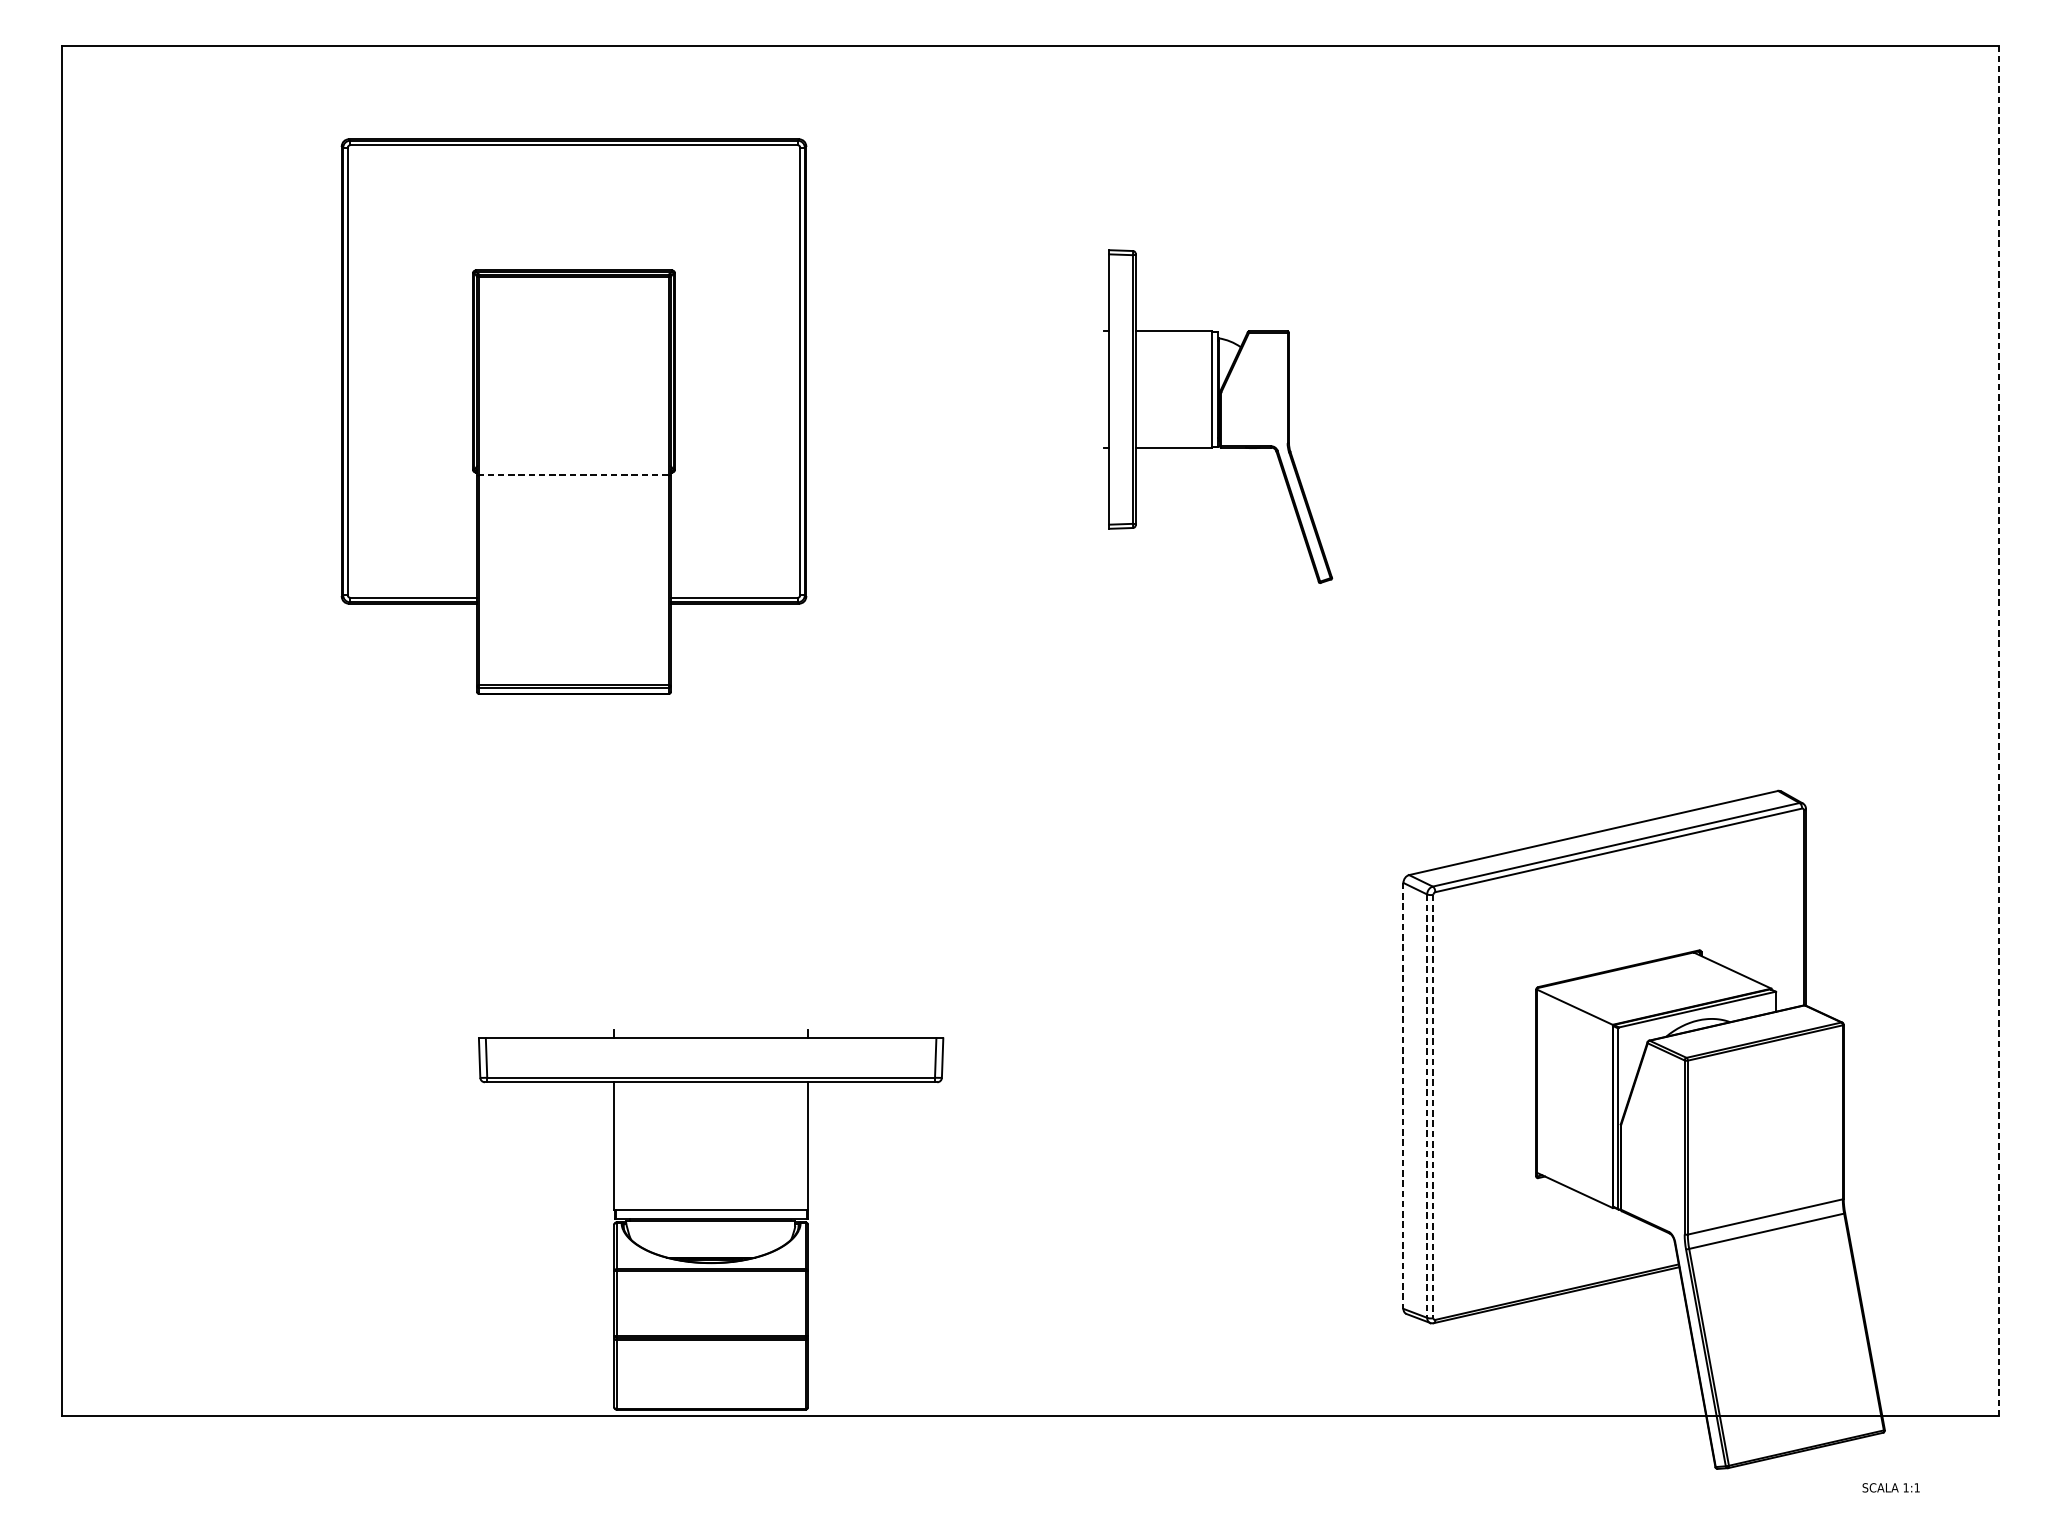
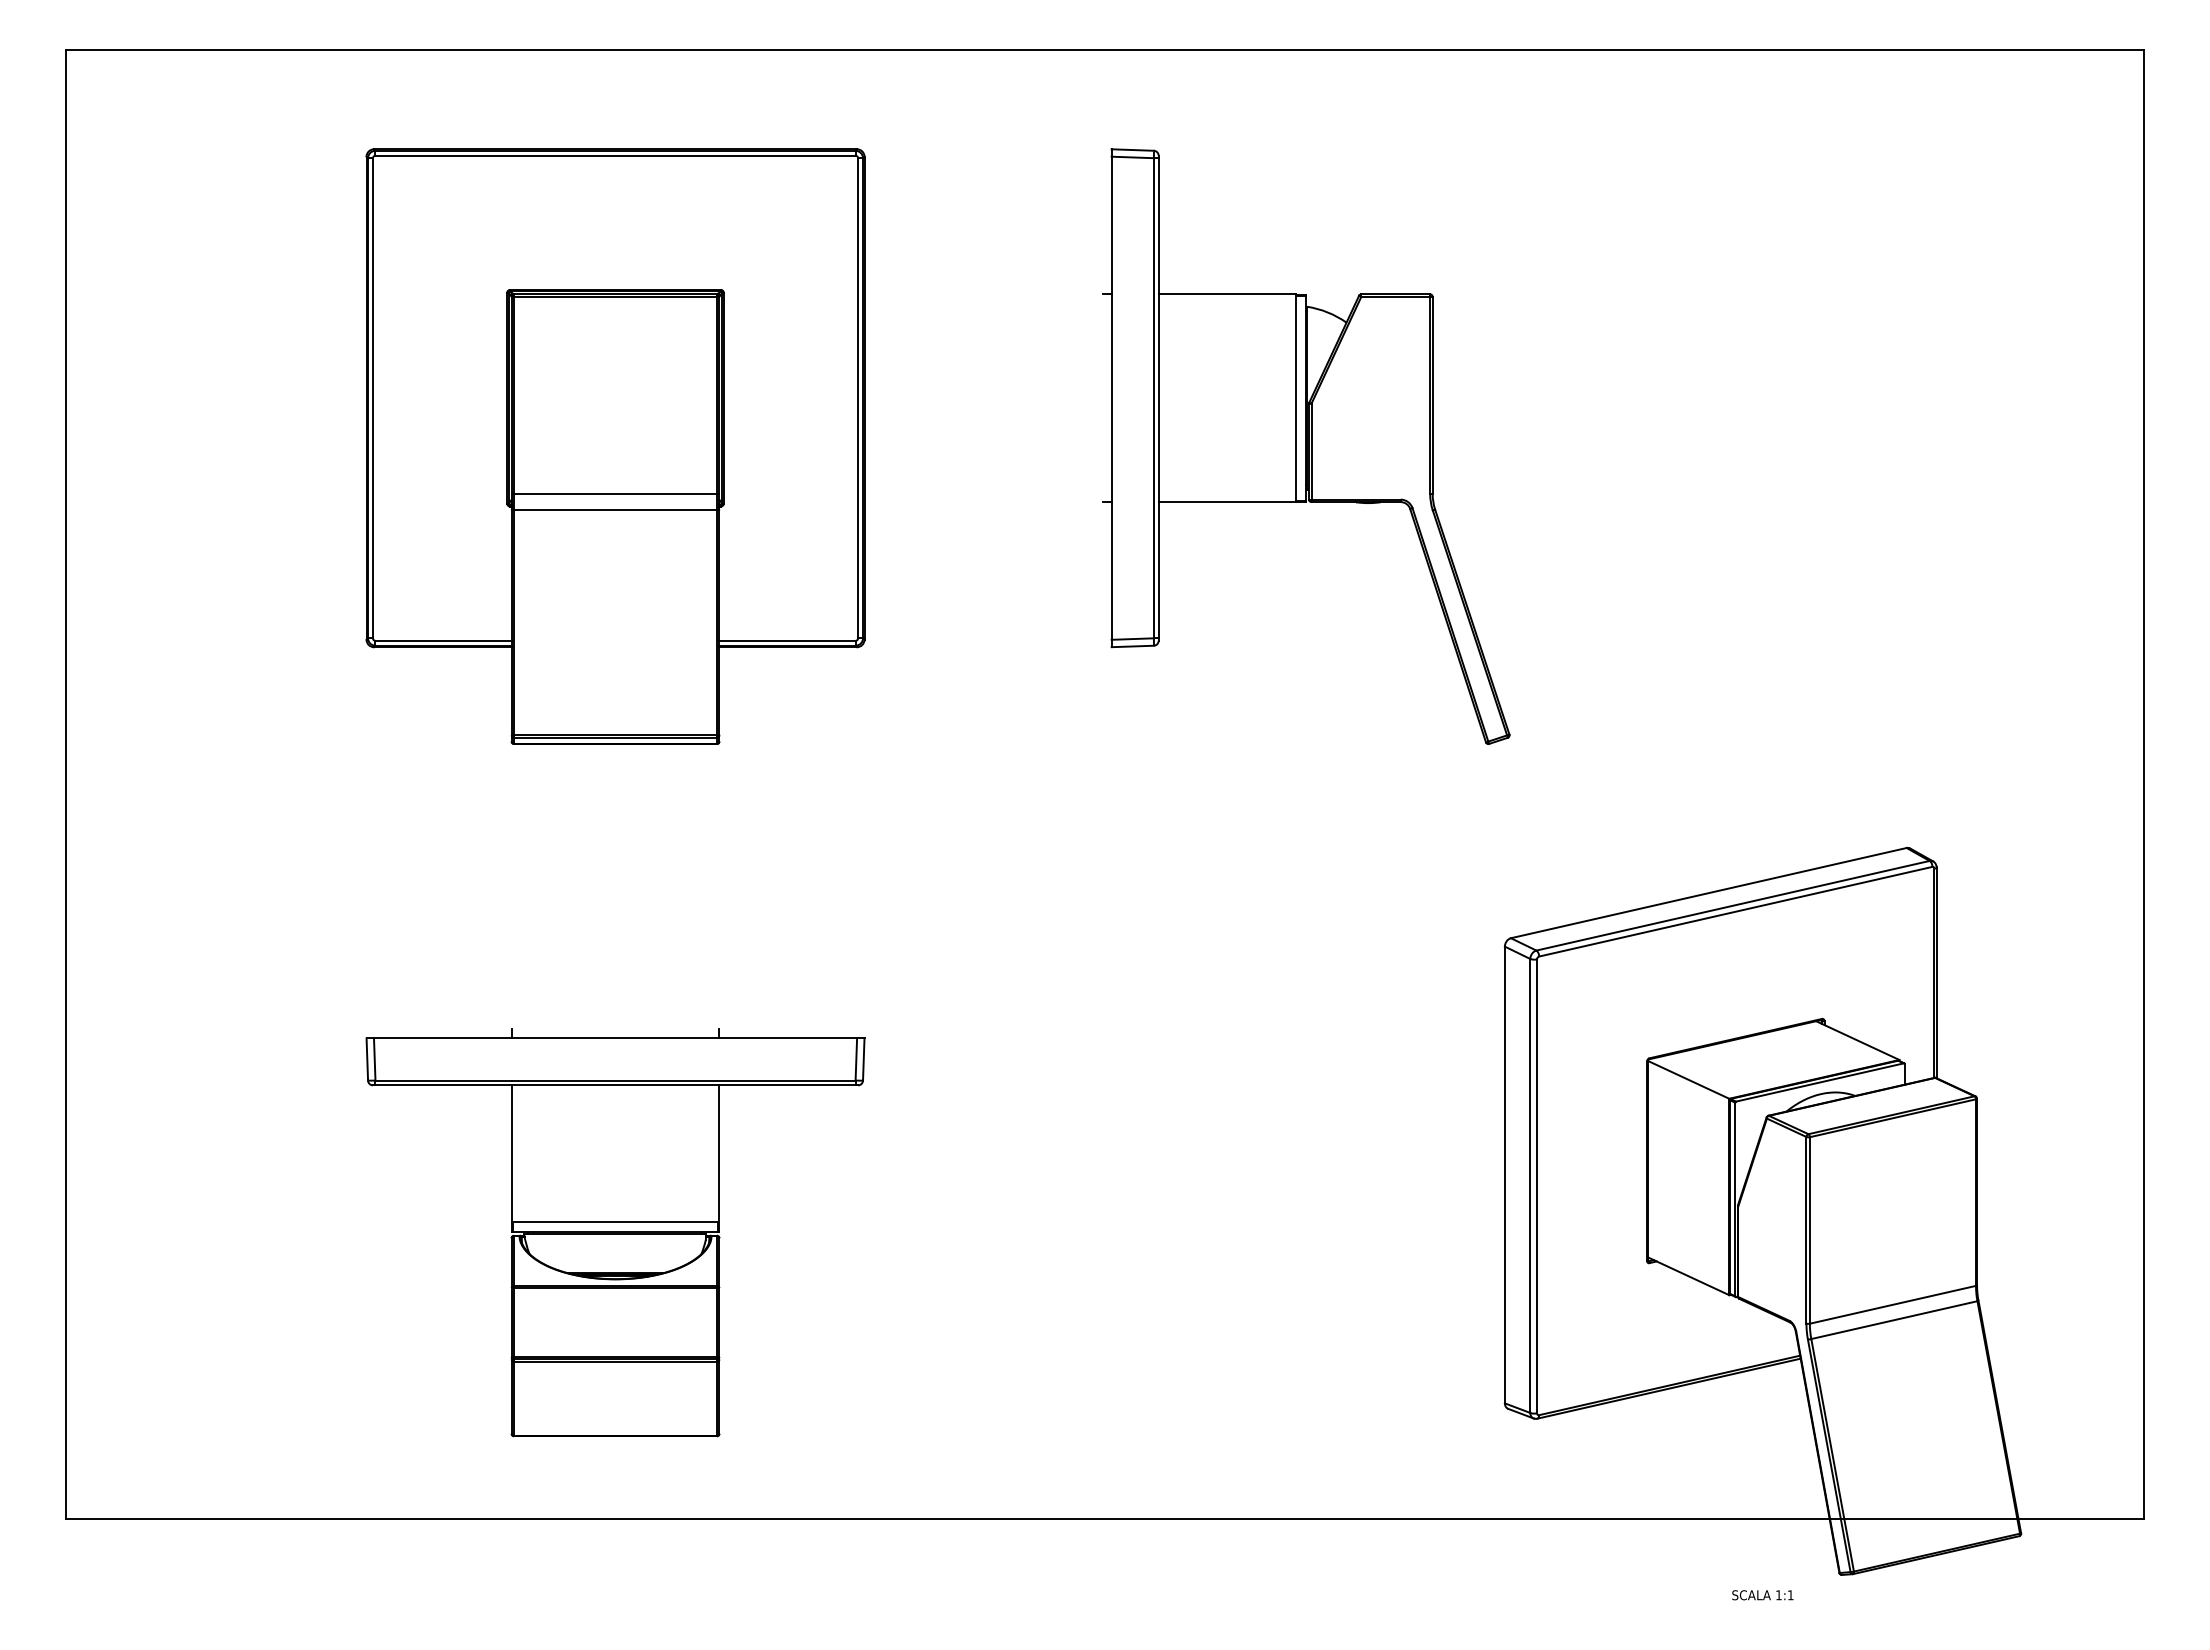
part: (1218, 416) -> (1306, 446), size x1.67
line: (573, 461) -> (615, 494), added
line: (573, 475) -> (615, 509), dashed -> solid
line: (1999, 731) -> (2143, 784), dashed -> solid
line: (1403, 1096) -> (1504, 1175), dashed -> solid
line: (1427, 1105) -> (1530, 1185), dashed -> solid
line: (1433, 1106) -> (1537, 1186), dashed -> solid
part: (711, 1219) -> (615, 1232), moved
text: (1890, 1488) -> (1762, 1595), moved

